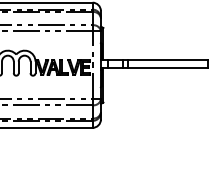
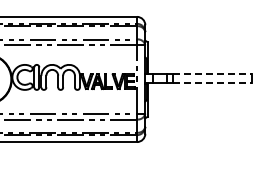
line: (168, 60) -> (212, 74), solid -> dashed
line: (168, 68) -> (212, 82), solid -> dashed

